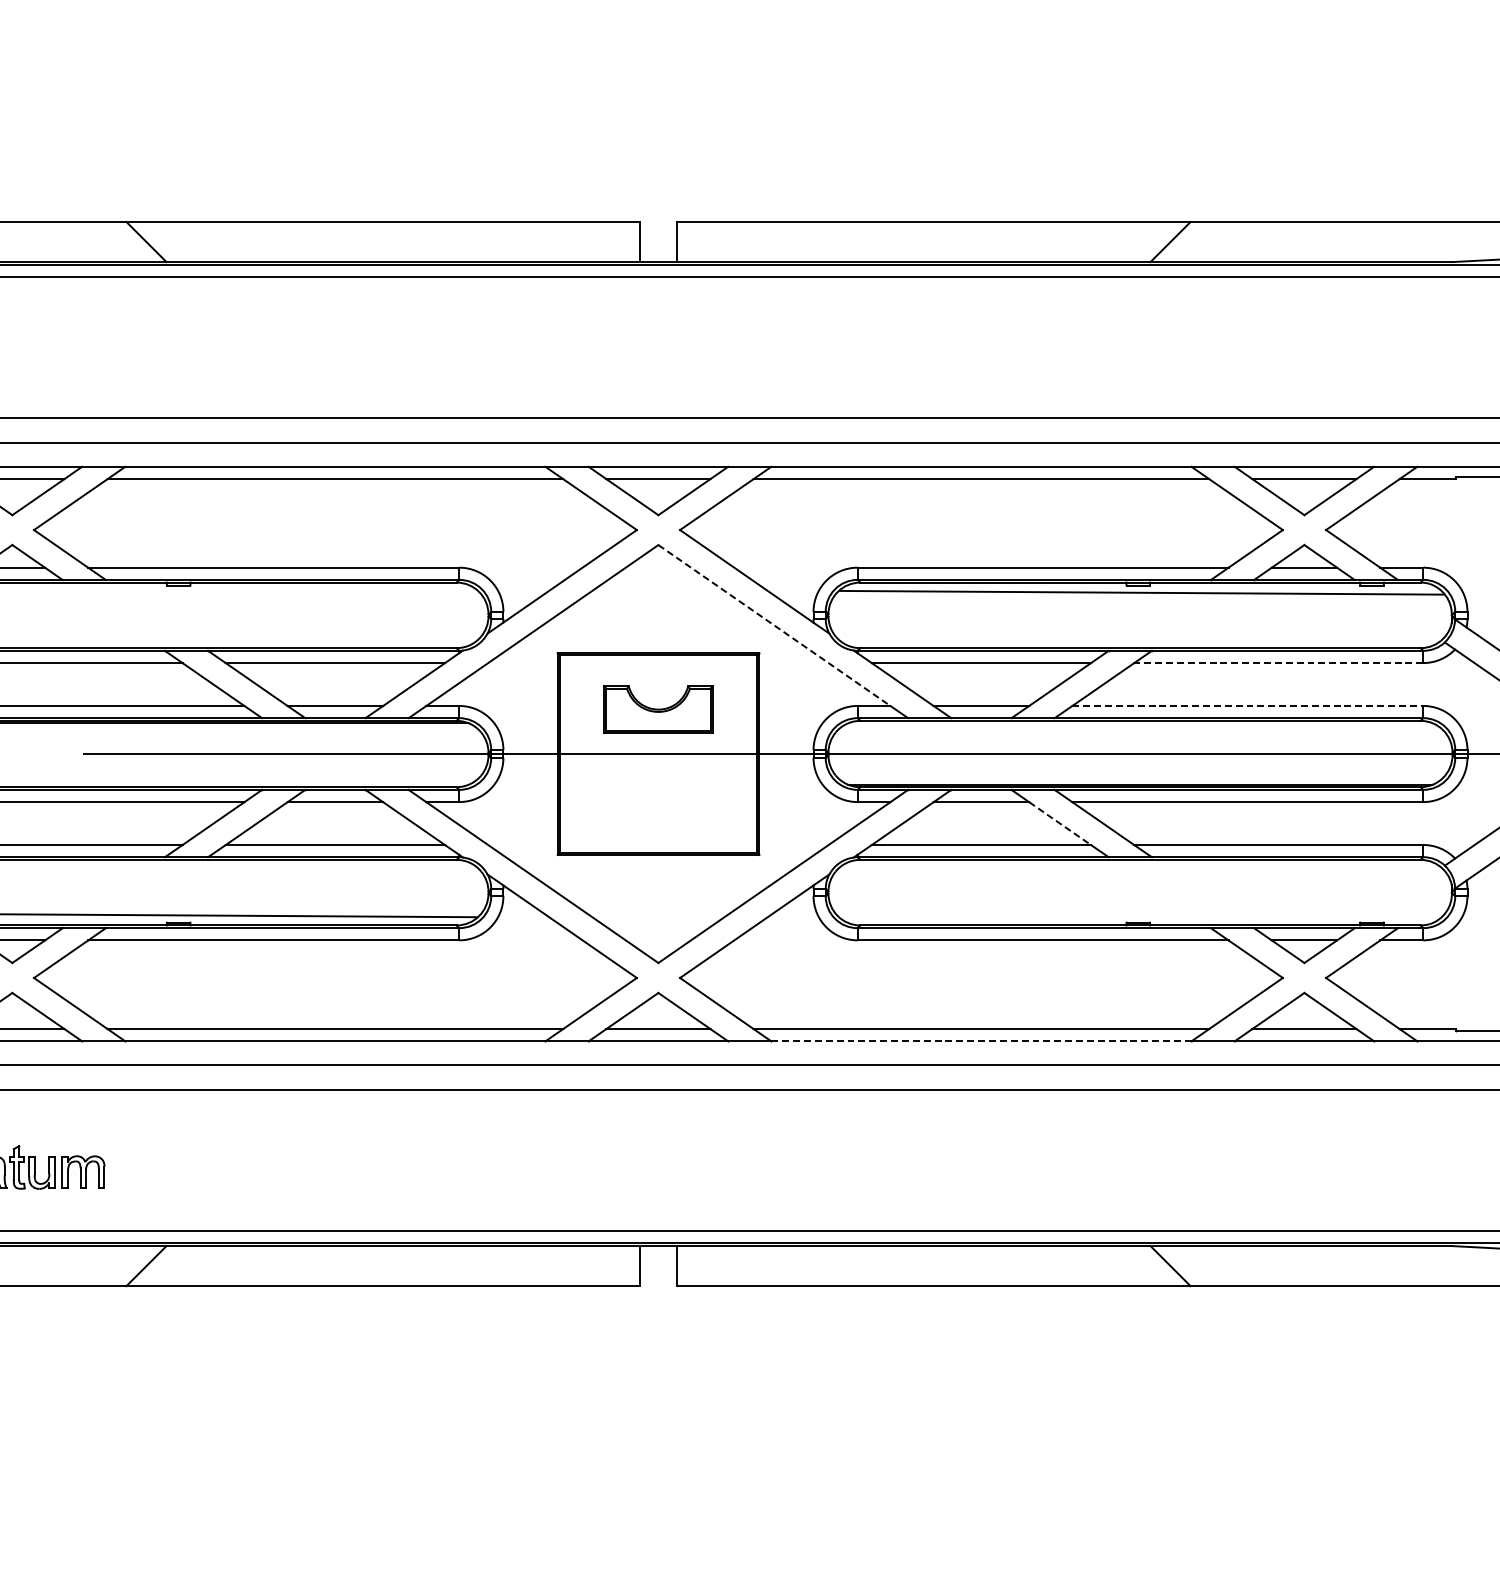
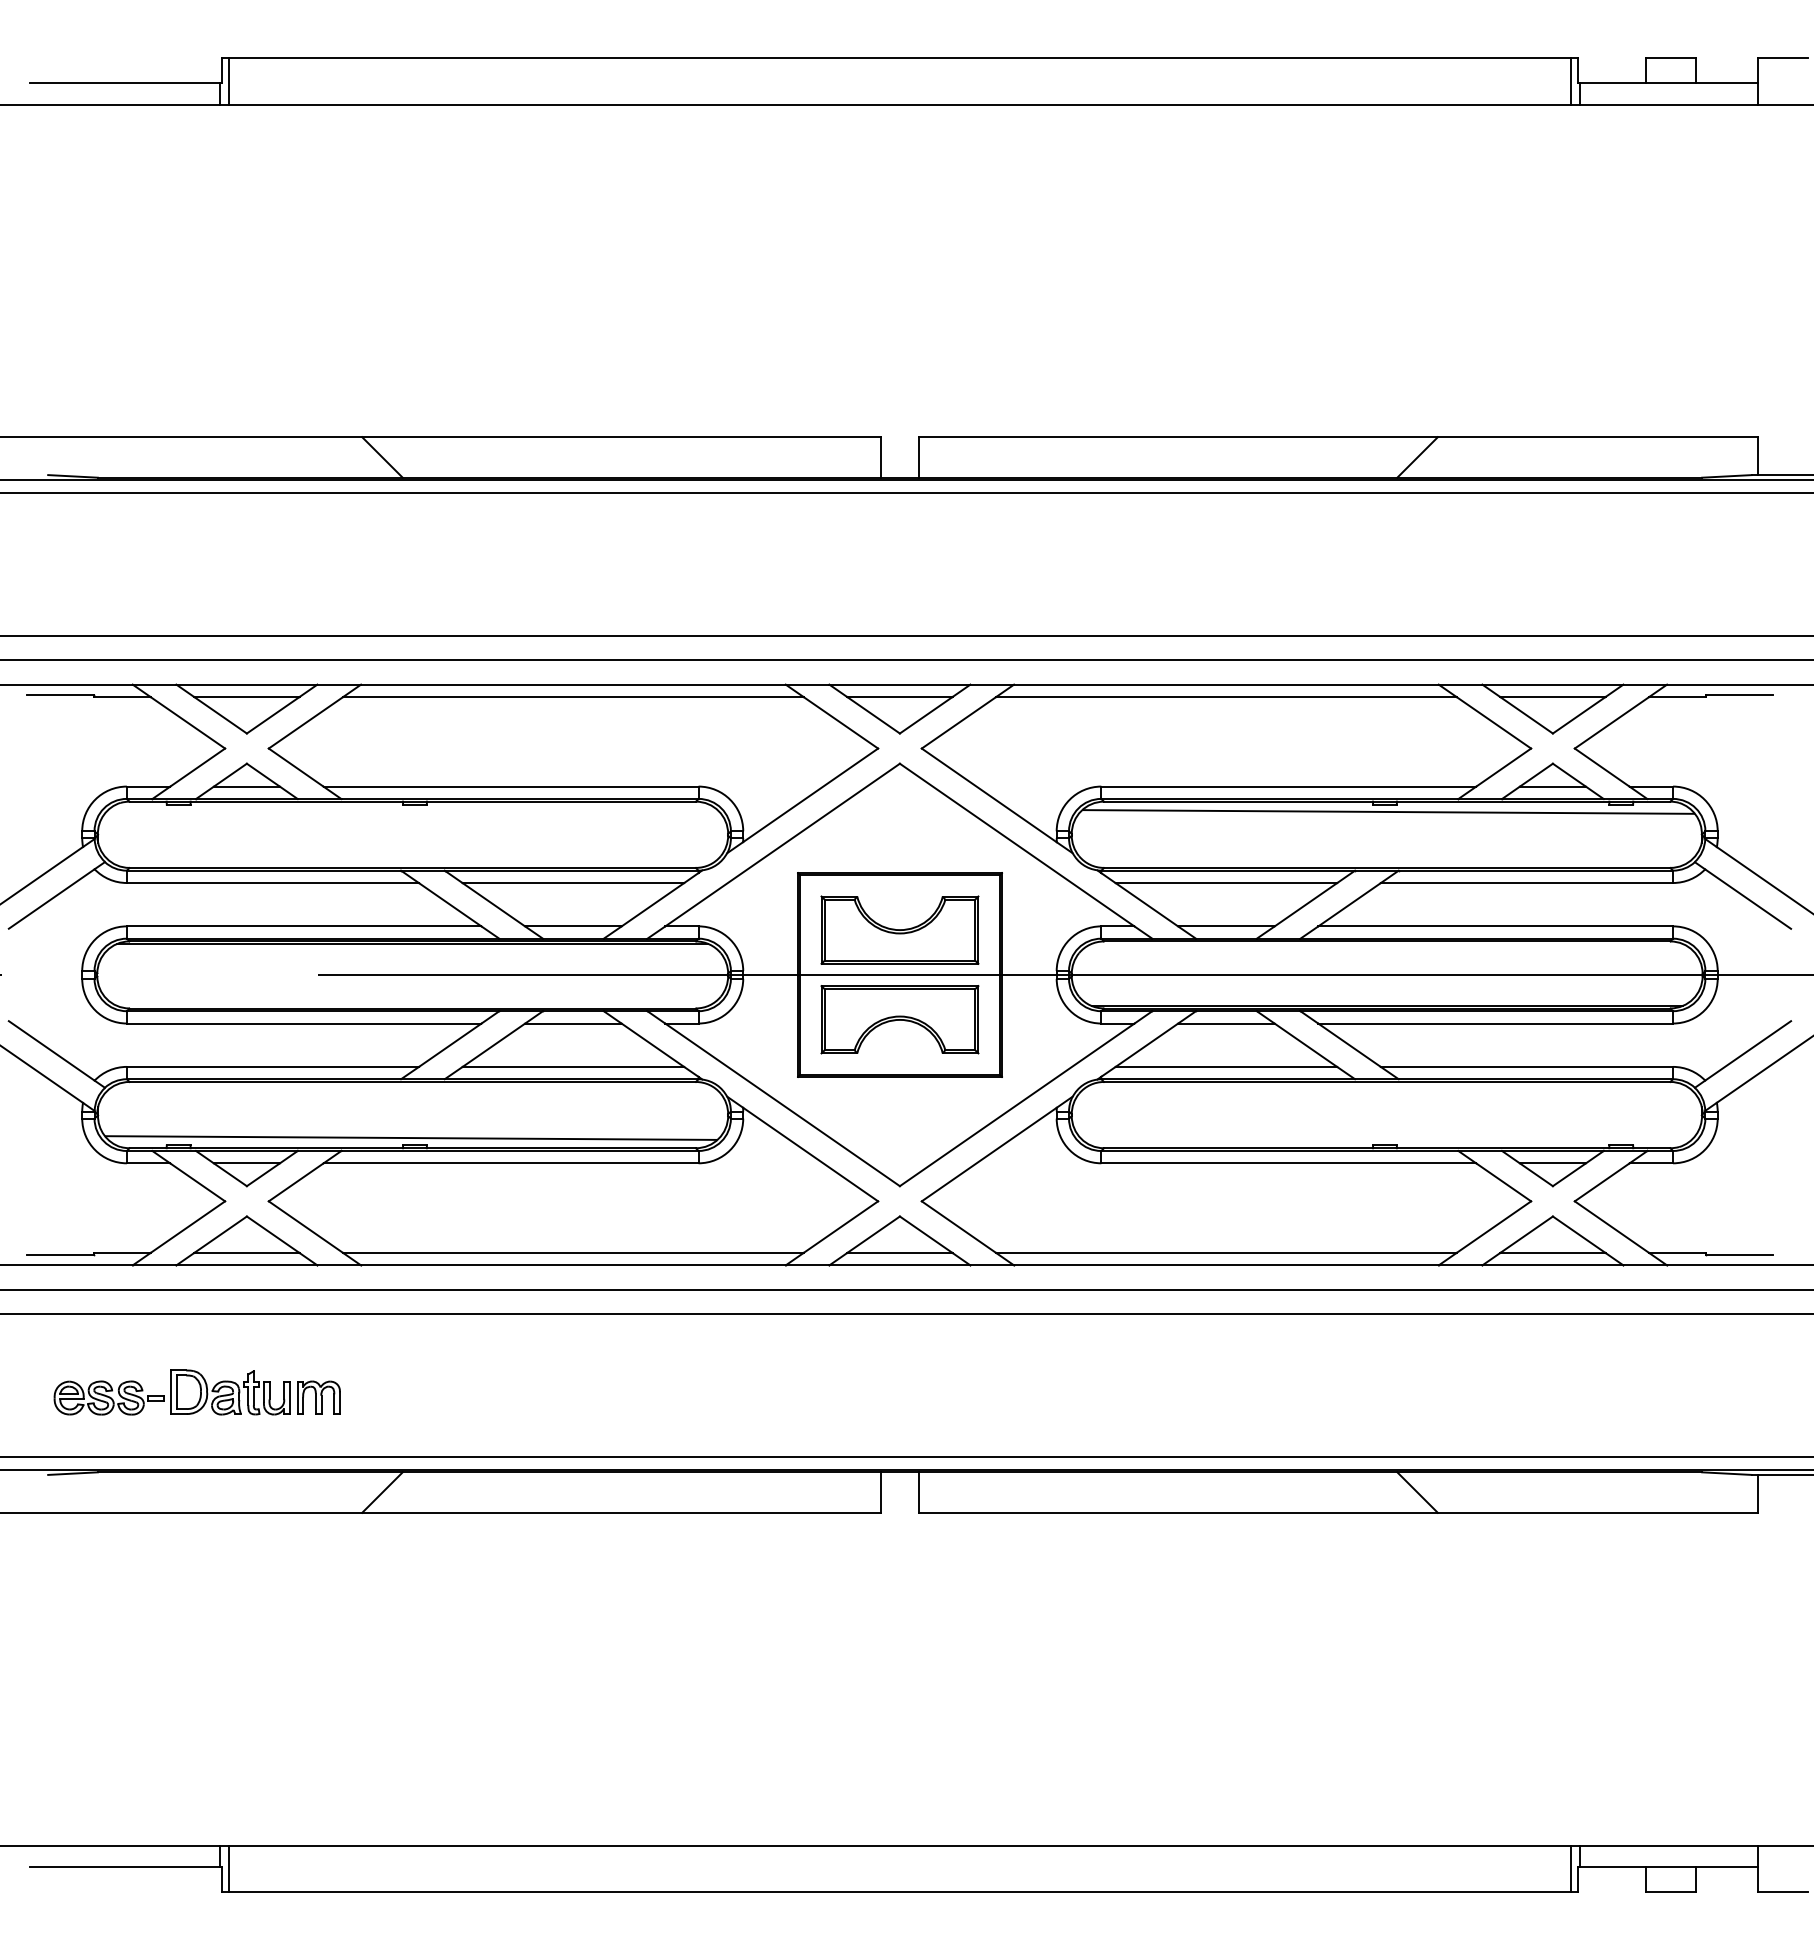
line: (774, 625) -> (1017, 845), dashed -> solid
line: (1278, 663) -> (1526, 883), dashed -> solid
line: (1248, 706) -> (1496, 926), dashed -> solid
part: (658, 709) -> (899, 929), size x1.43
part: (658, 798) -> (899, 1019), added
line: (1059, 823) -> (1305, 1045), dashed -> solid
line: (981, 1041) -> (1226, 1265), dashed -> solid

